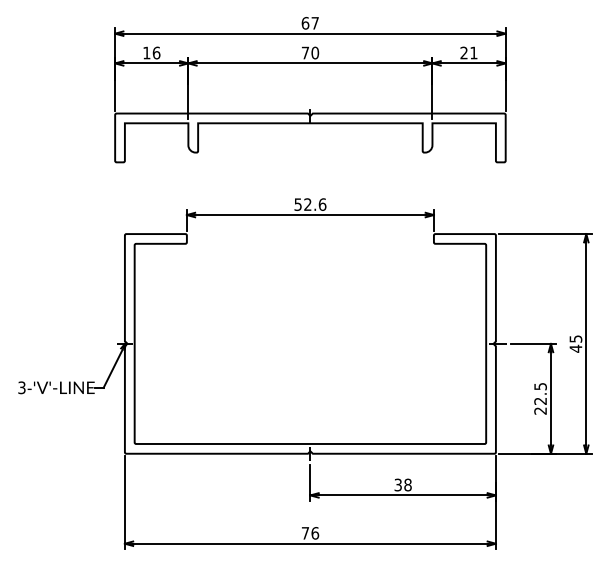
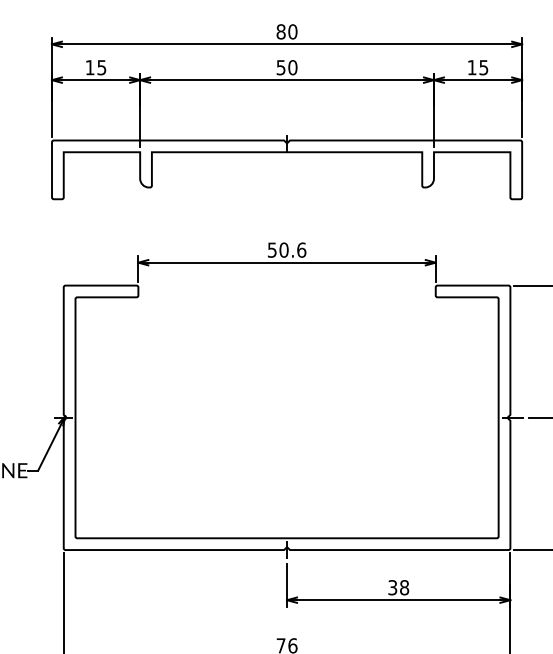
text: (310, 23) -> (287, 32), 67 -> 80
text: (156, 52) -> (101, 67), 16 -> 15
text: (304, 52) -> (279, 67), 70 -> 50
text: (468, 52) -> (477, 67), 21 -> 15
text: (307, 204) -> (283, 249), 52.6 -> 50.6

